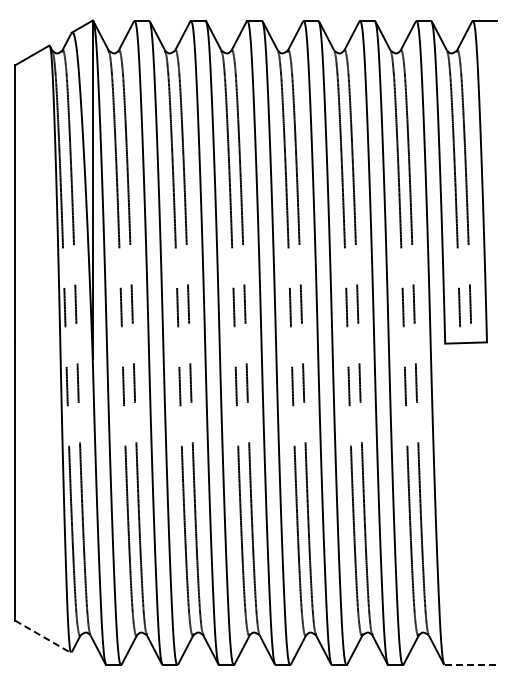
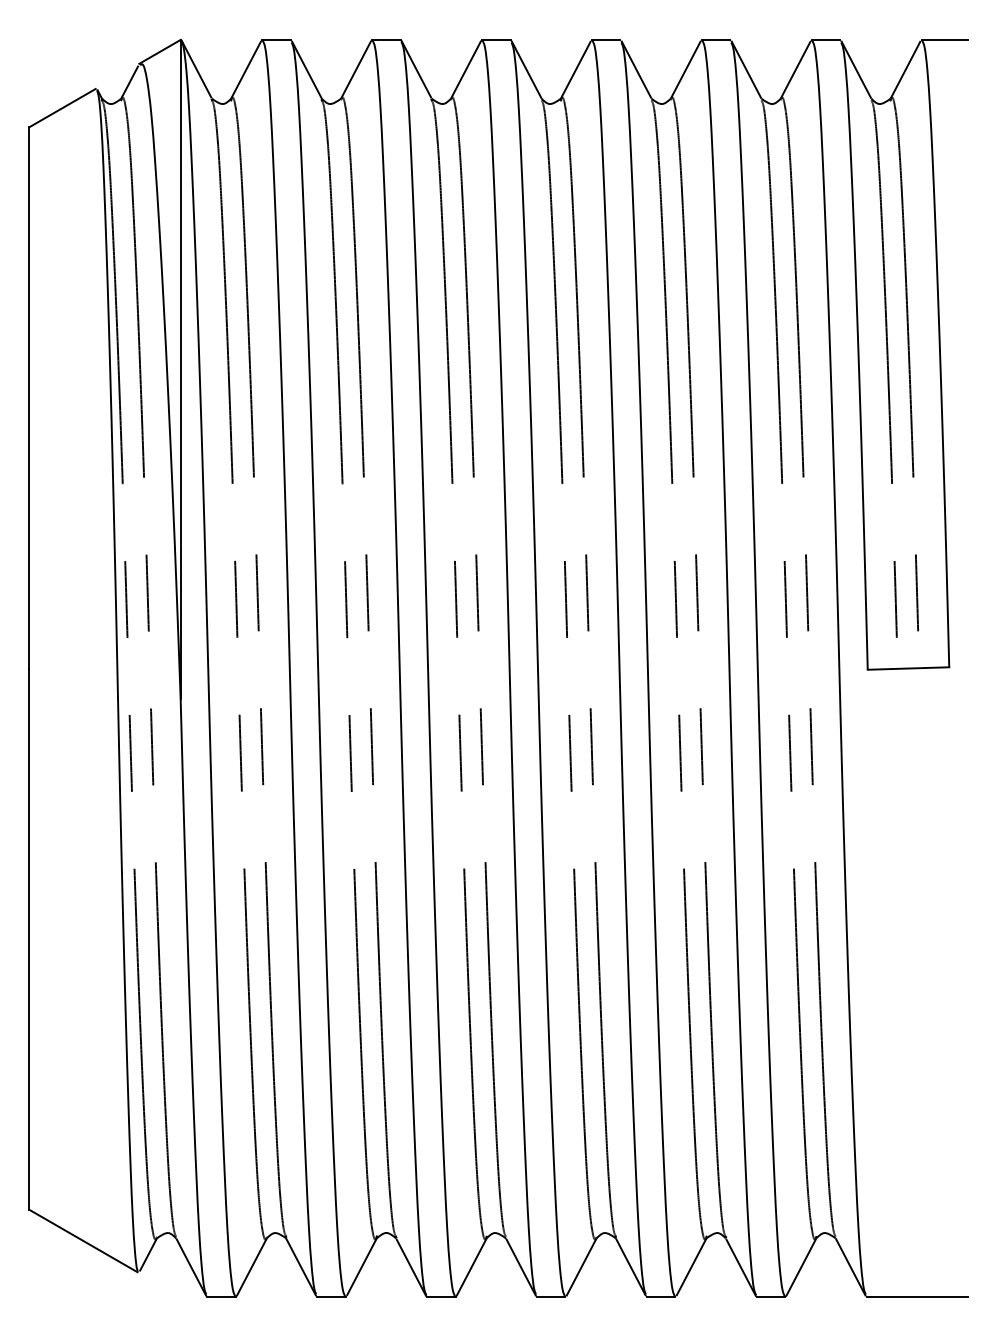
line: (43, 636) -> (84, 1240), dashed -> solid
line: (471, 665) -> (918, 1297), dashed -> solid

